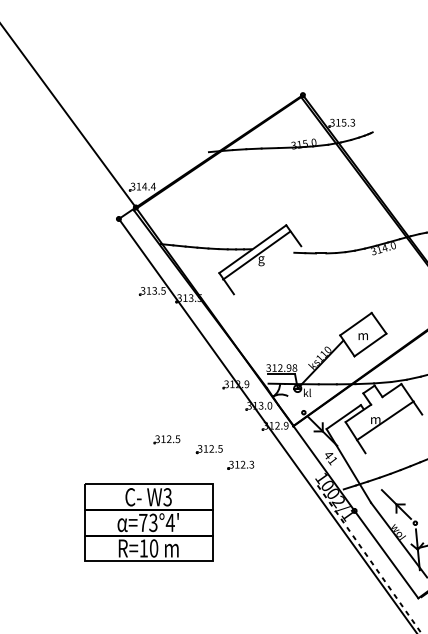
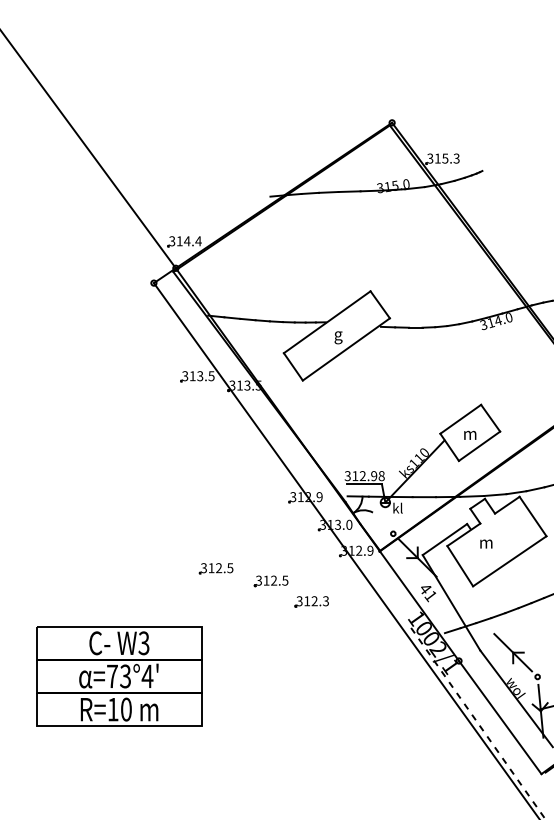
line: (256, 255) -> (345, 349), moved
line: (385, 420) -> (509, 561), moved
part: (148, 522) -> (119, 676), moved

